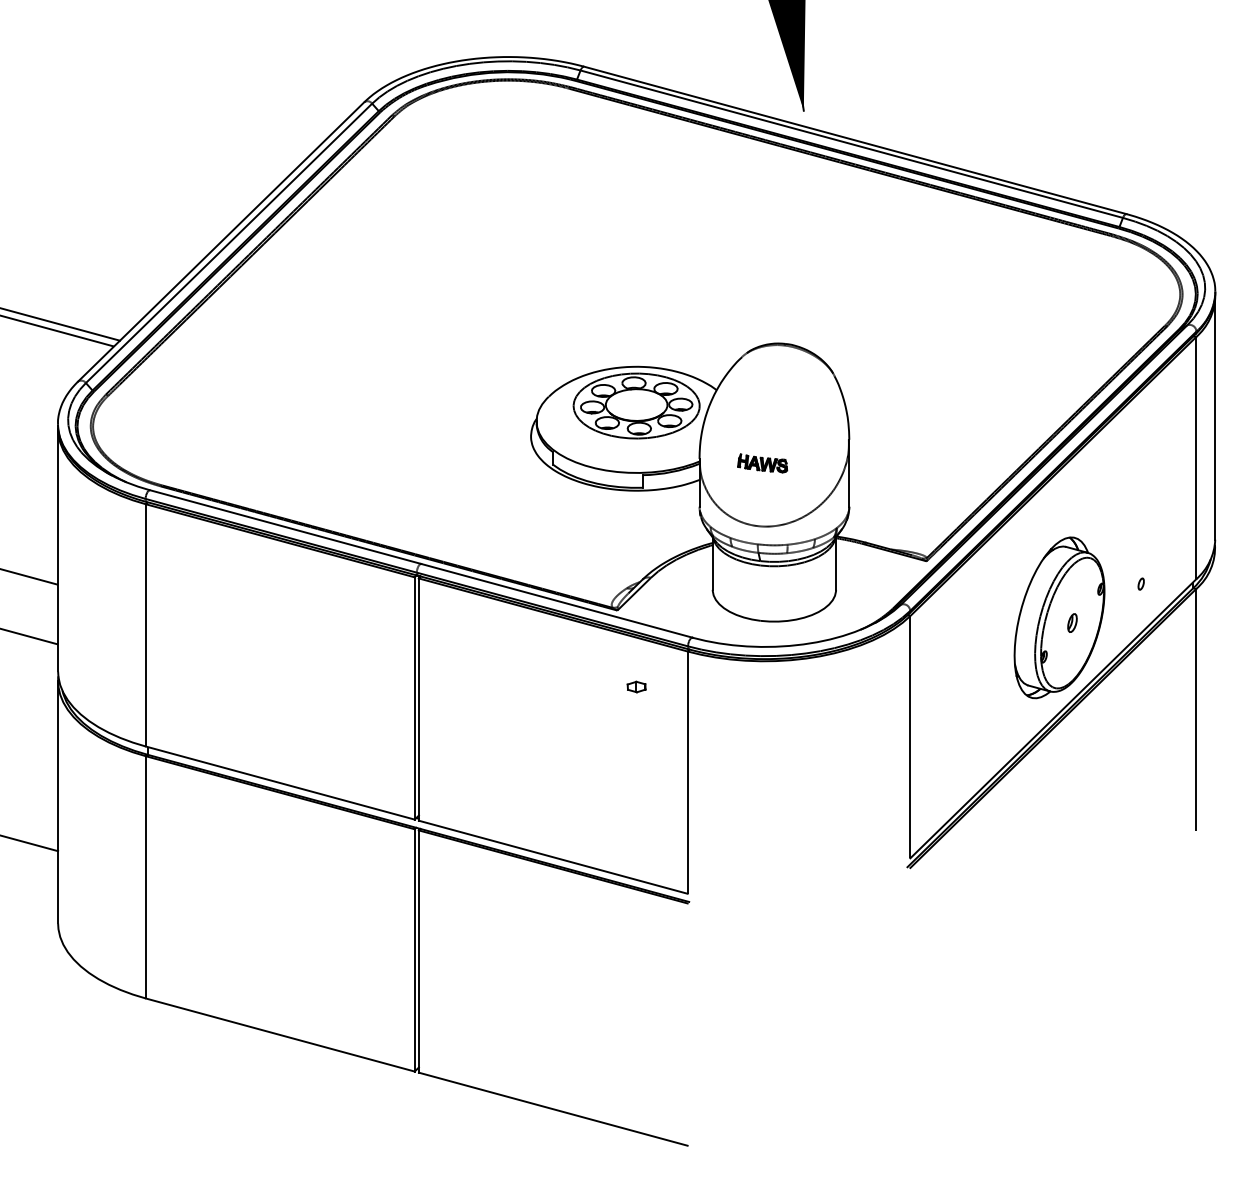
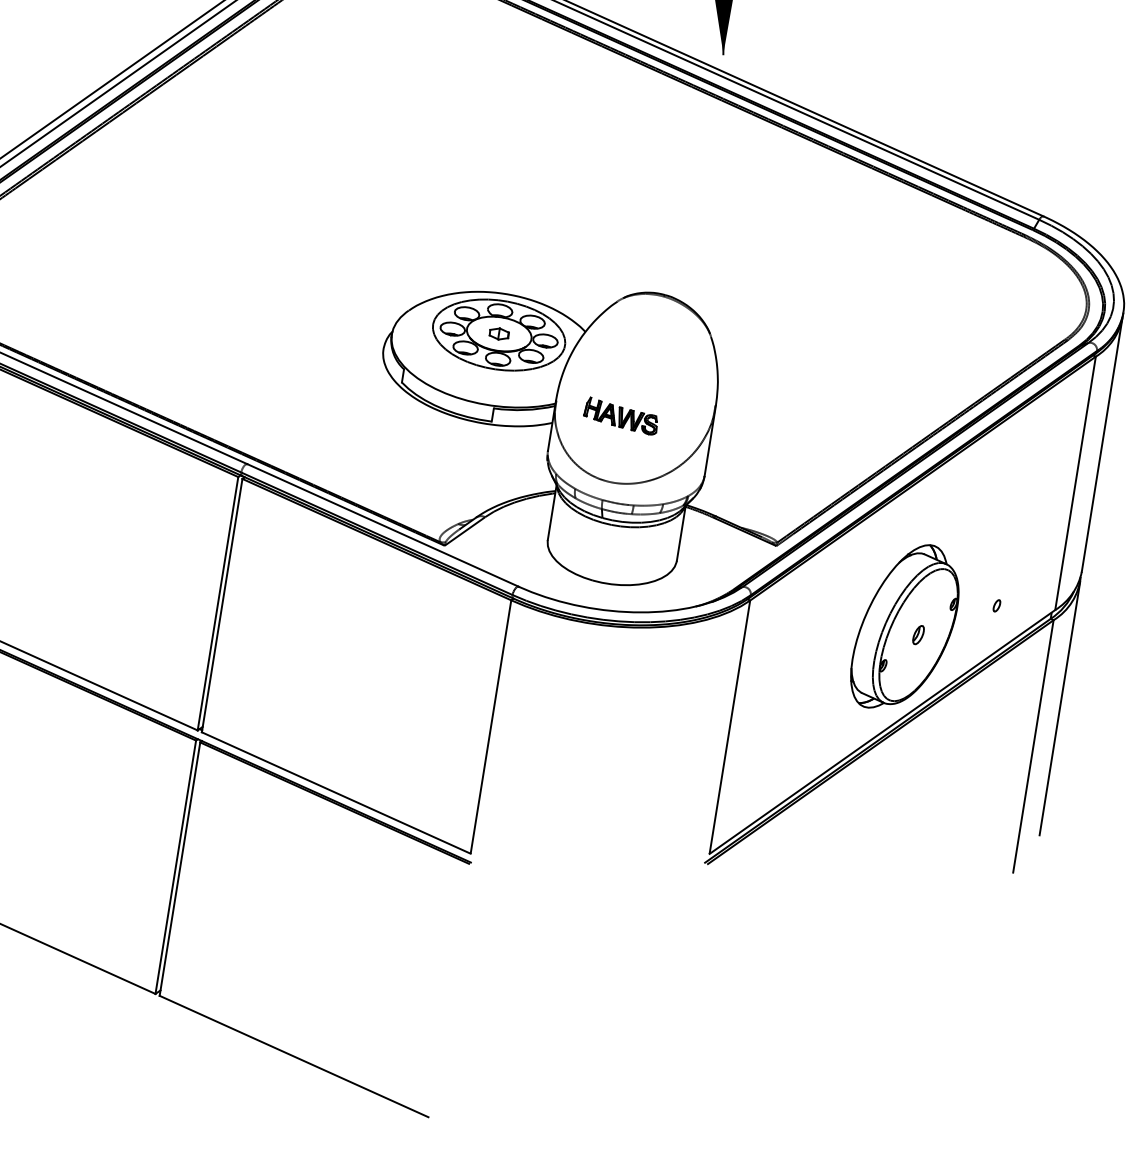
part: (762, 463) -> (621, 416), size x1.43
line: (1215, 670) -> (1060, 708), added
part: (636, 686) -> (499, 333), moved

